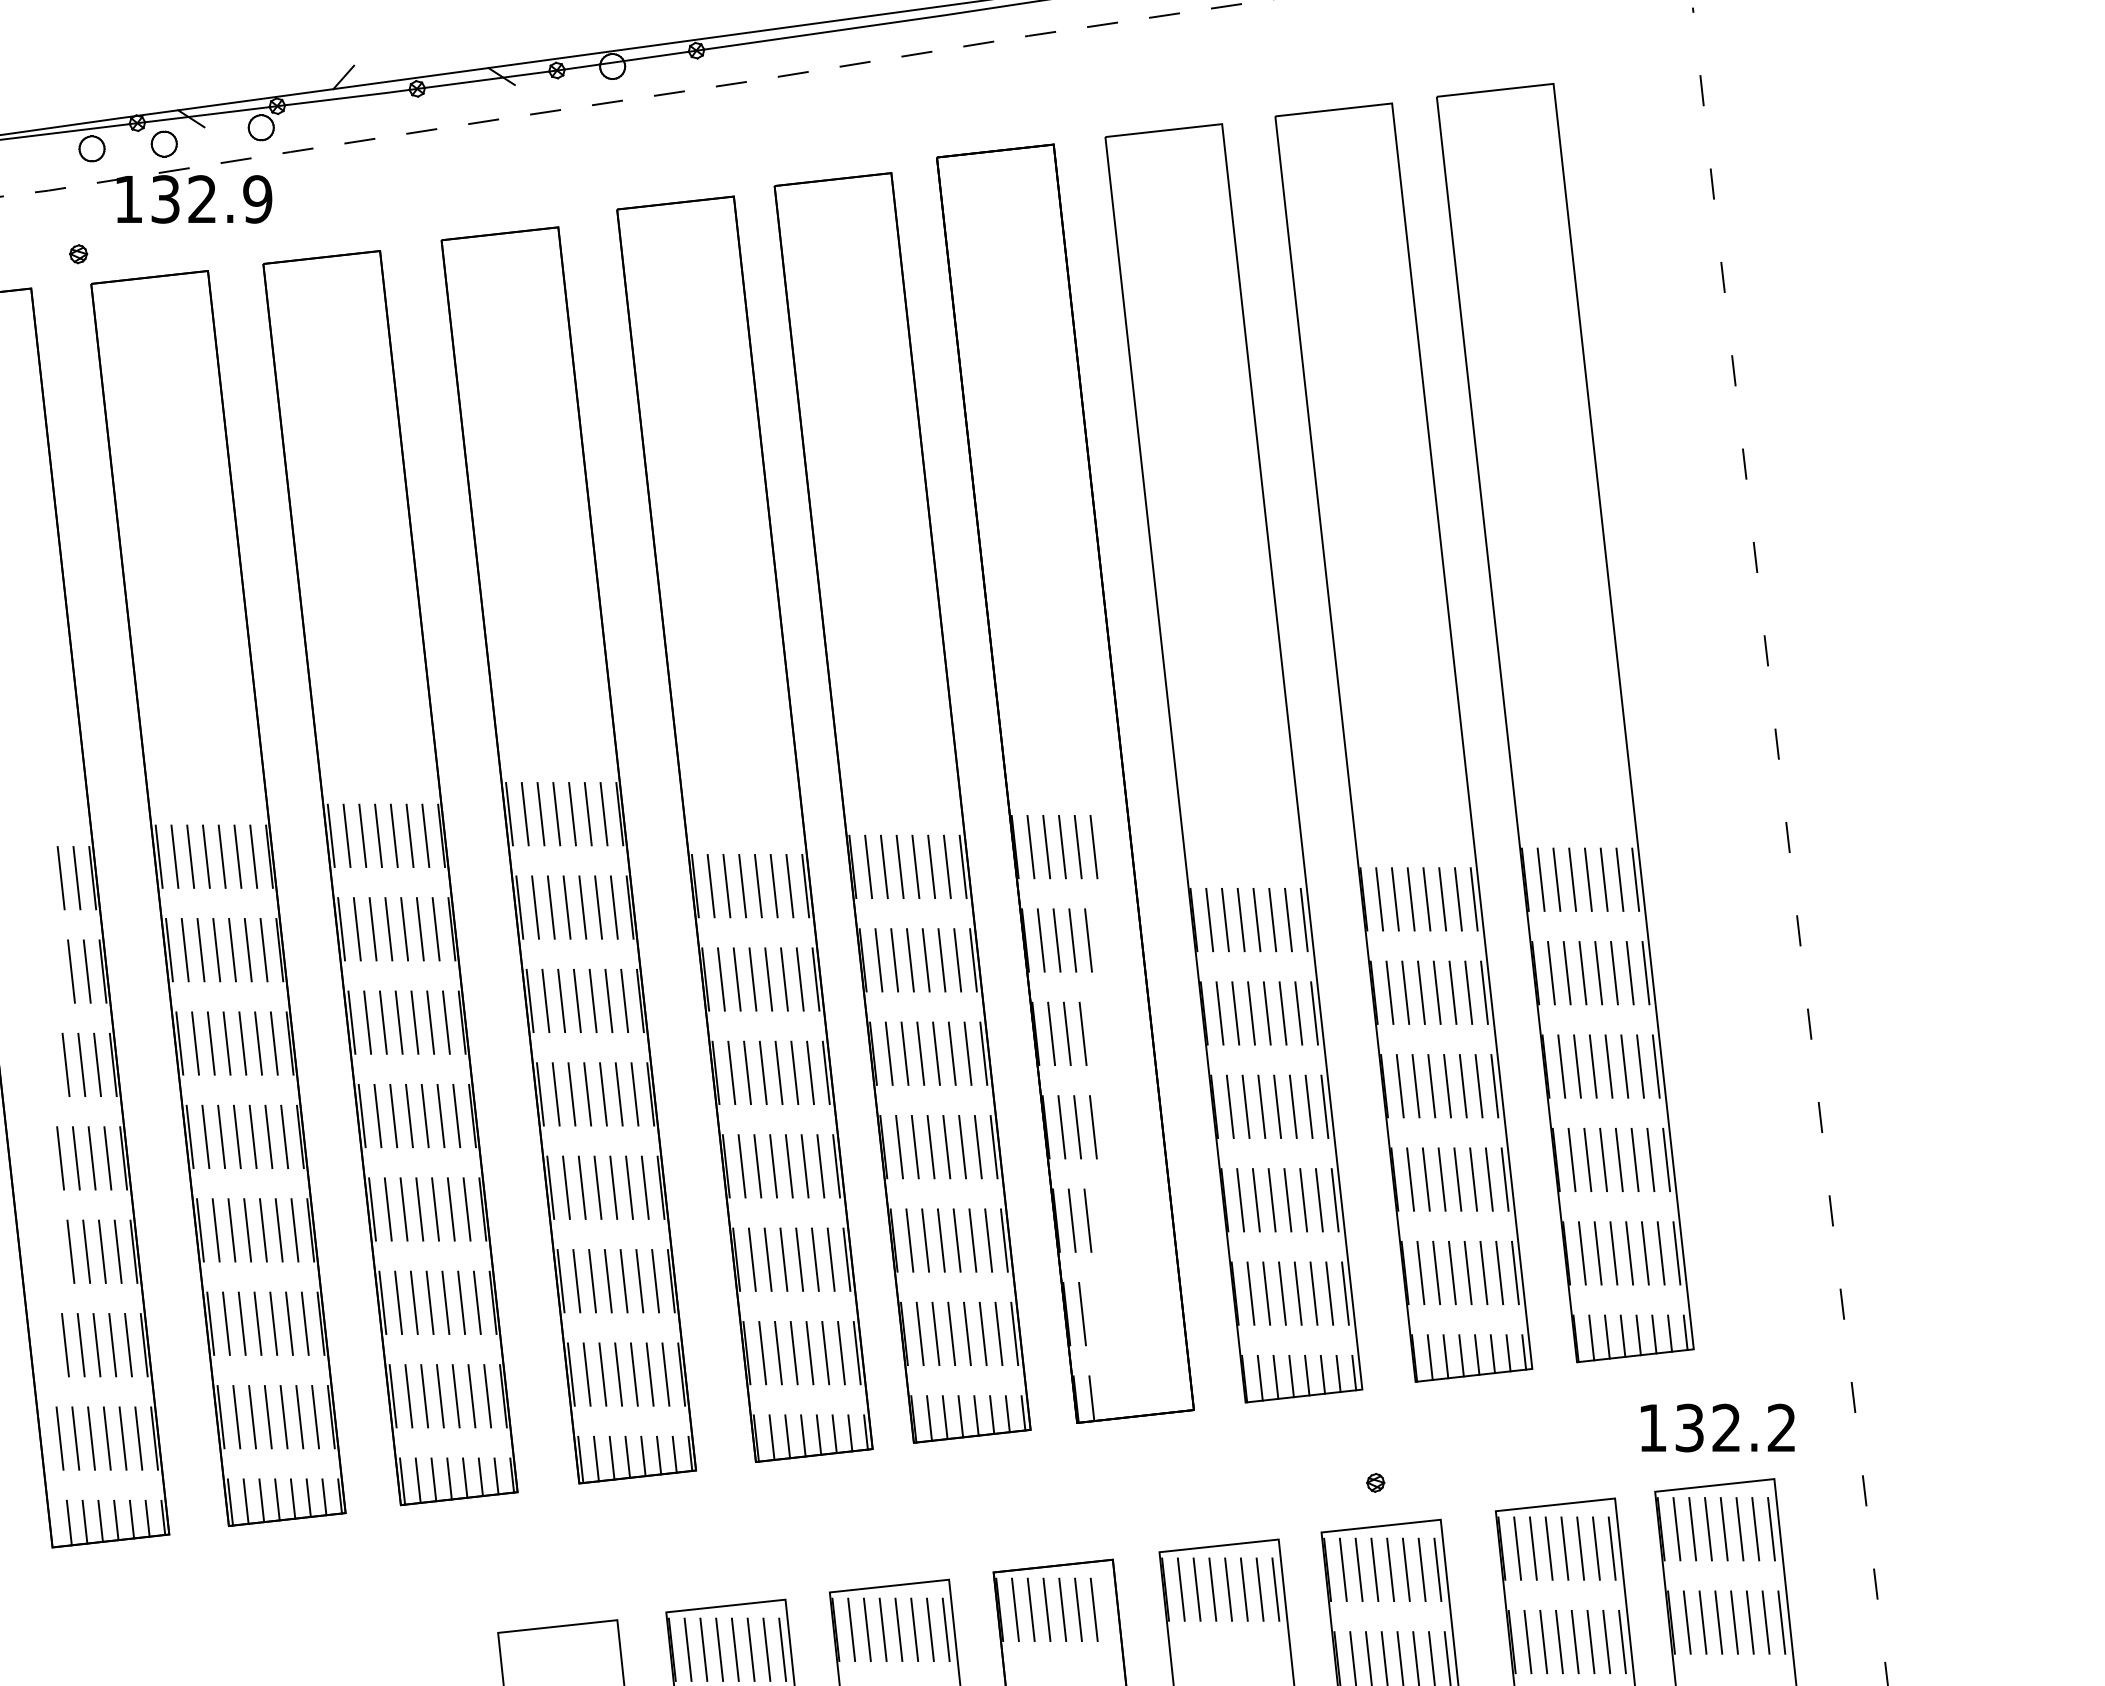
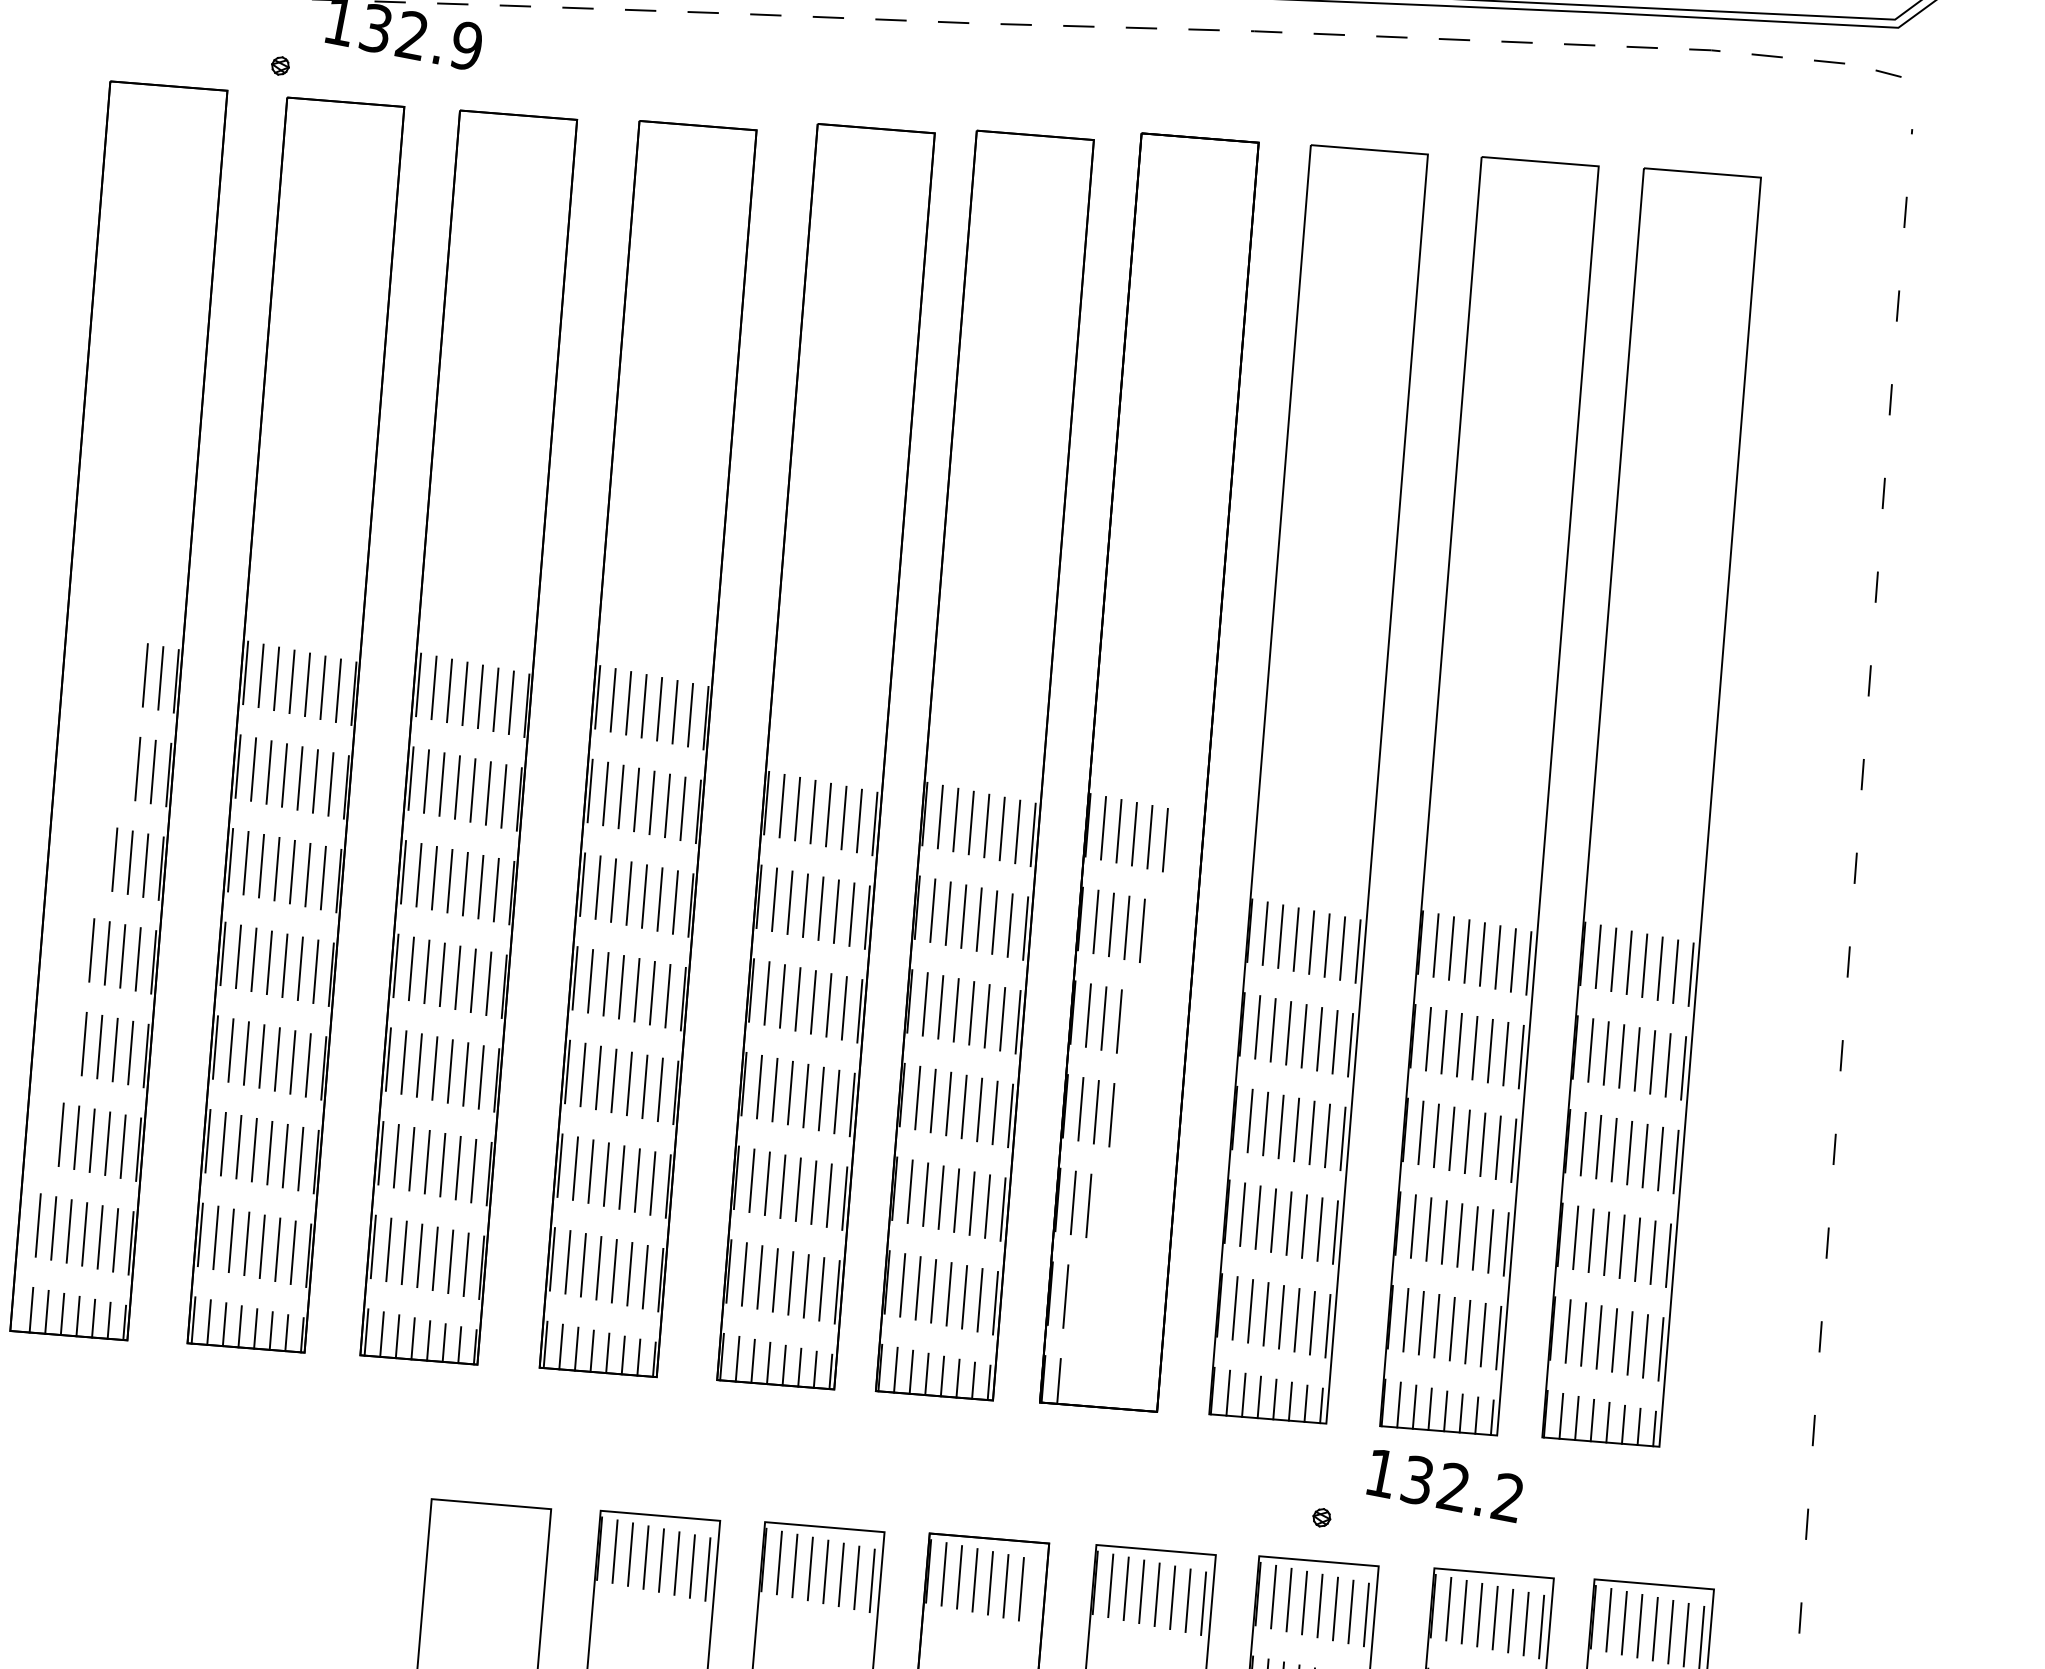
text: (1717, 1427) -> (1445, 1485), moved

